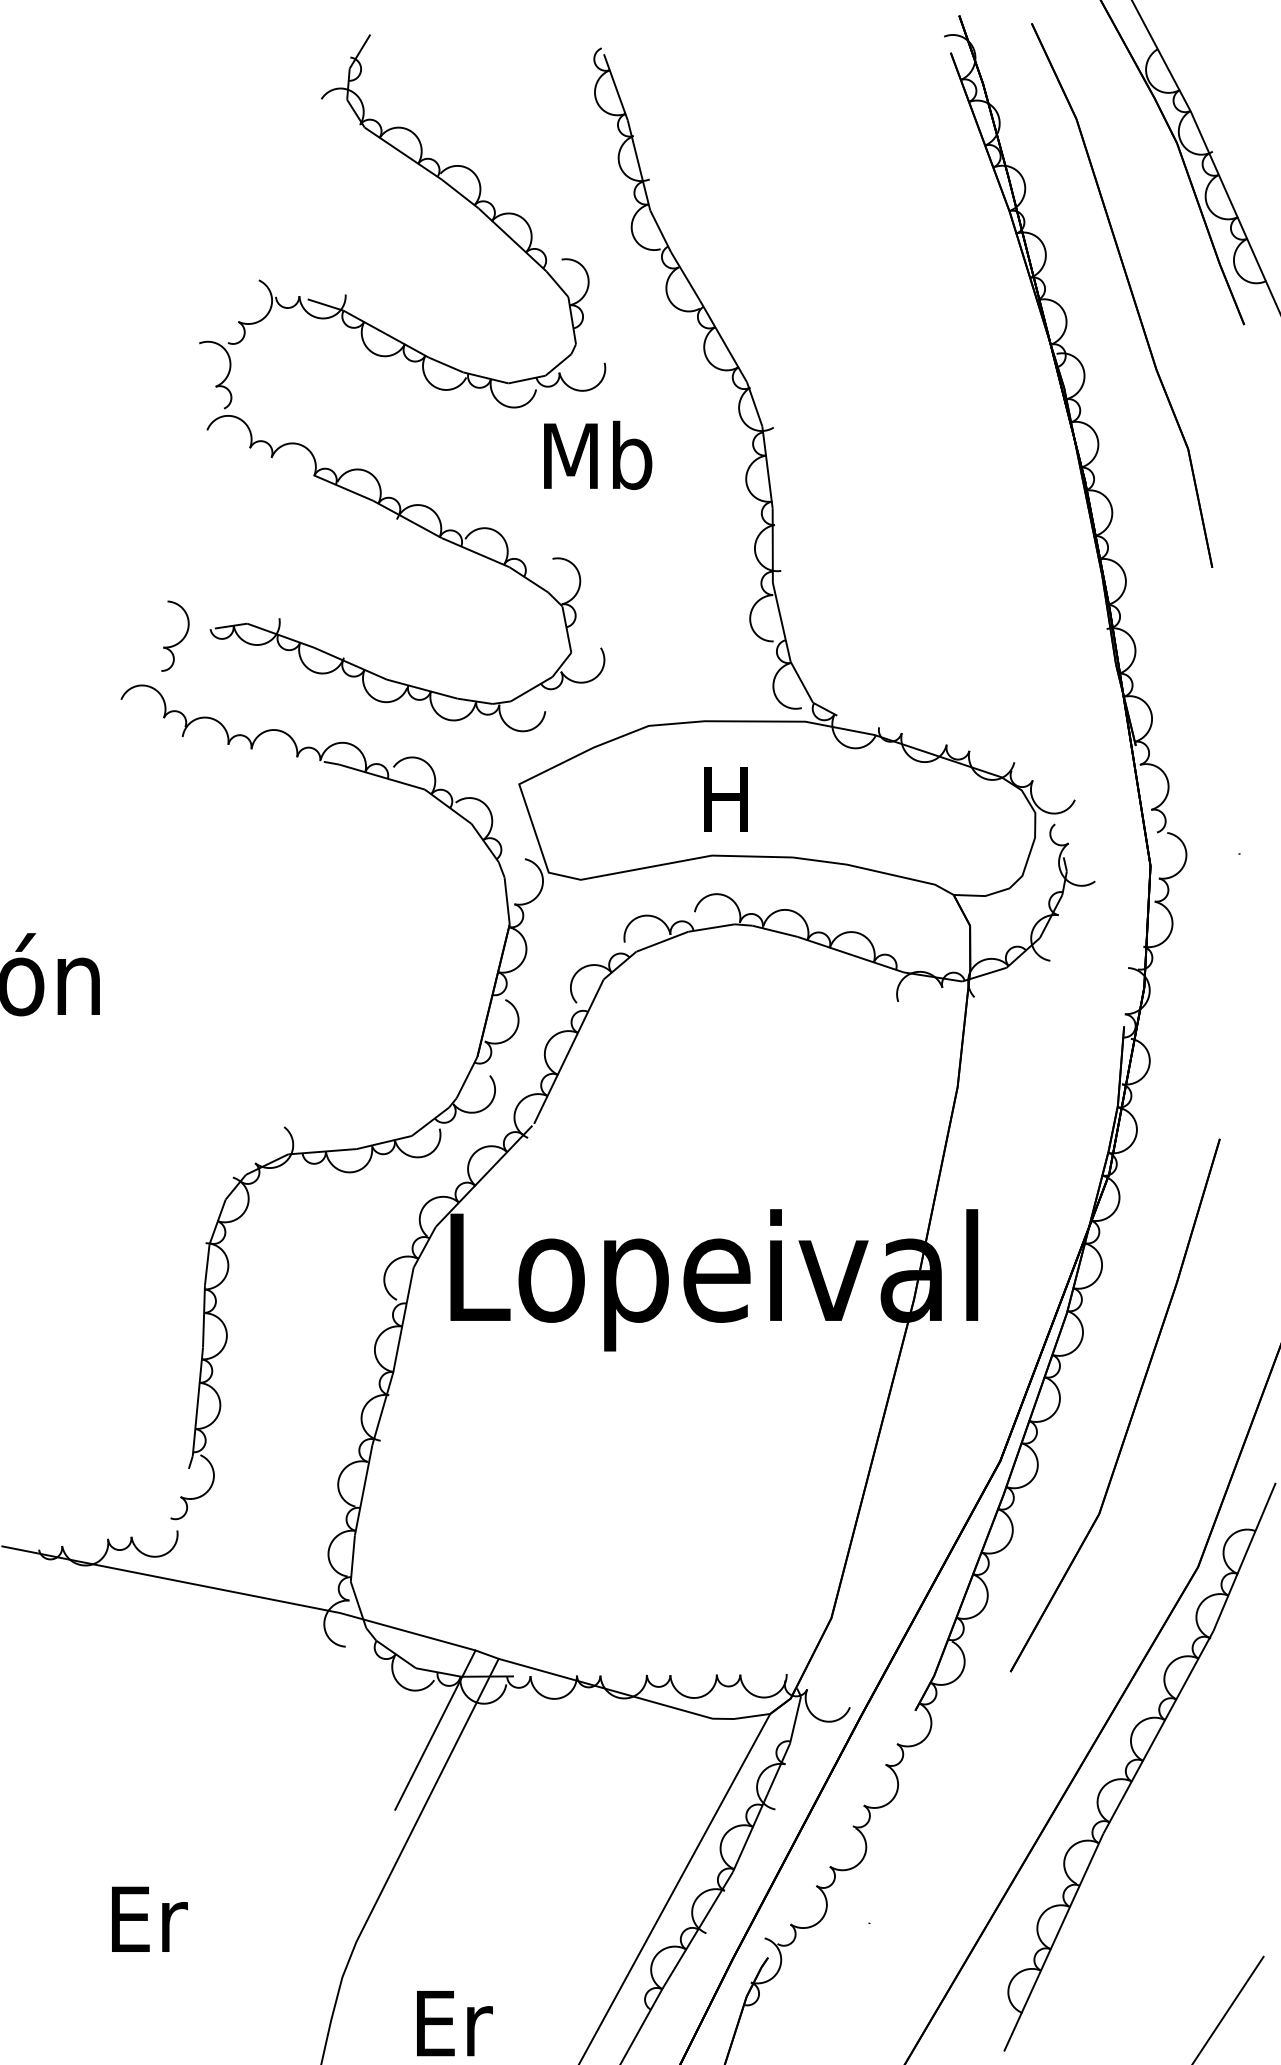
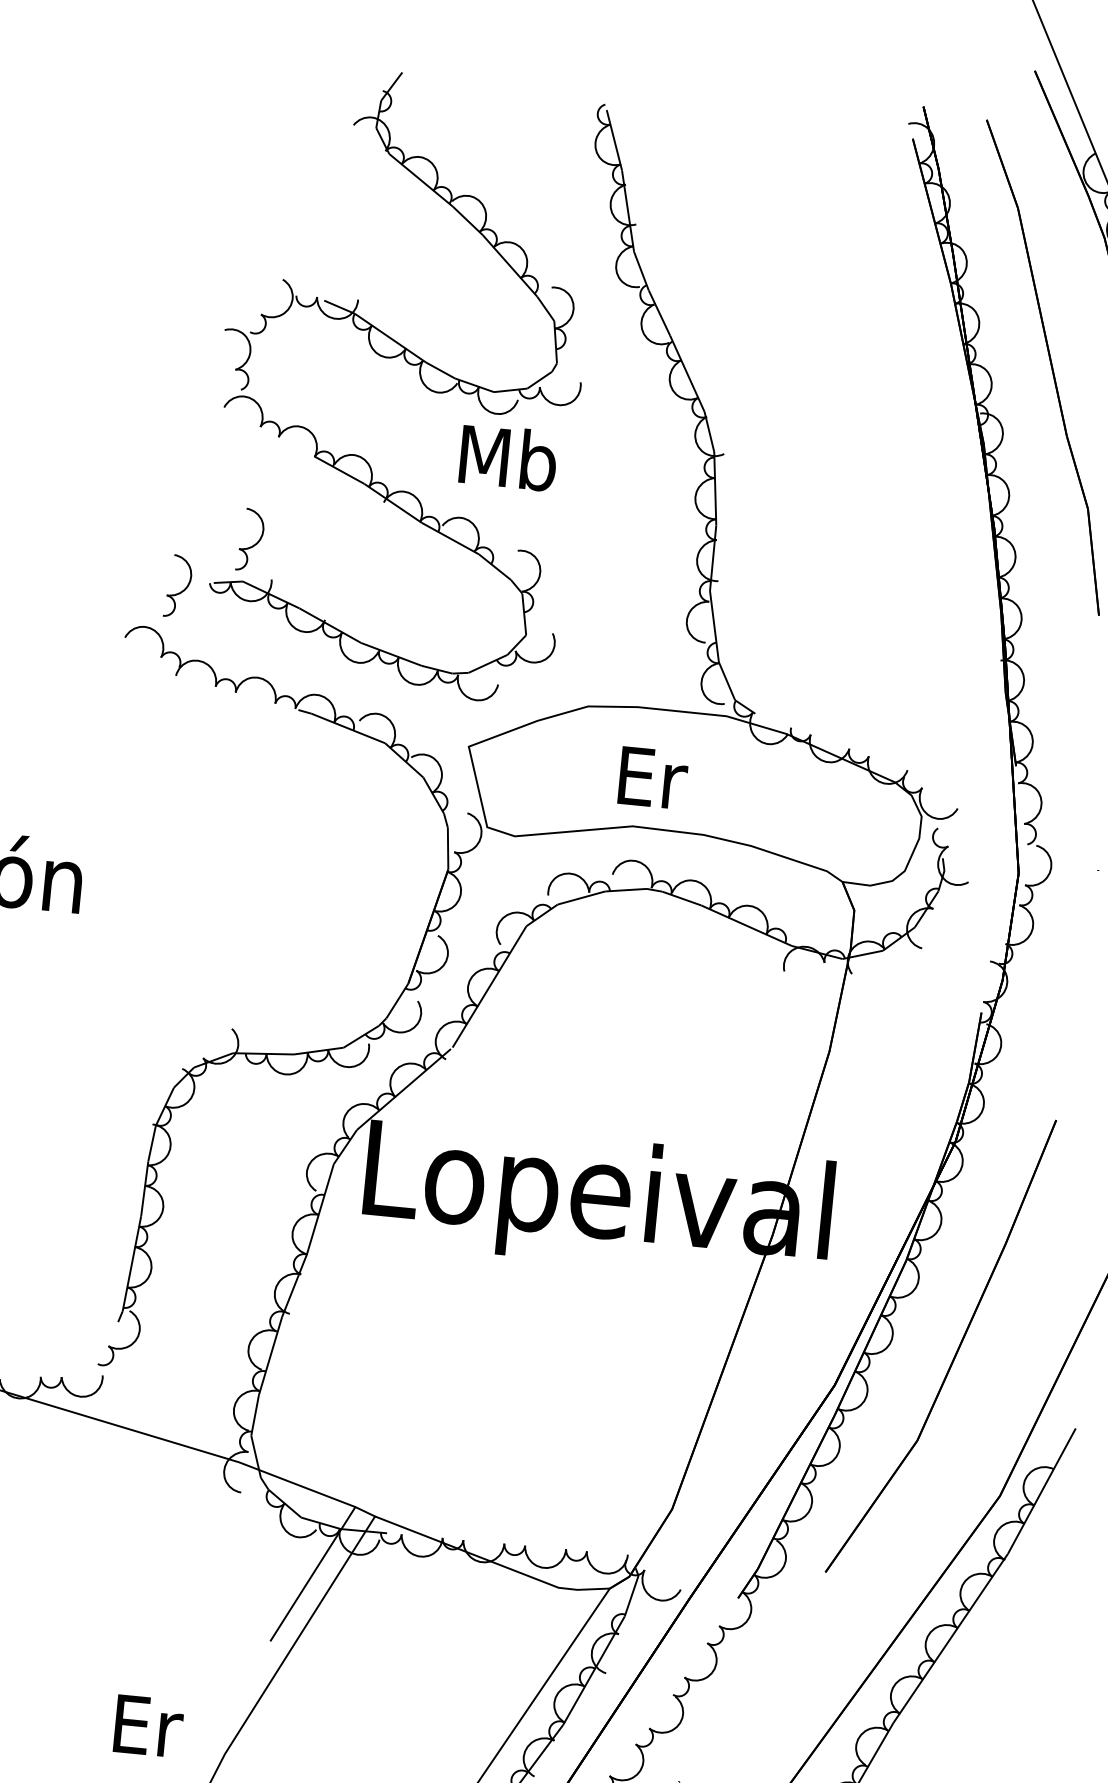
text: (598, 454) -> (509, 456), moved
part: (256, 580) -> (254, 544), added
text: (729, 798) -> (653, 777), H -> Er
text: (149, 1918) -> (148, 1725), moved

